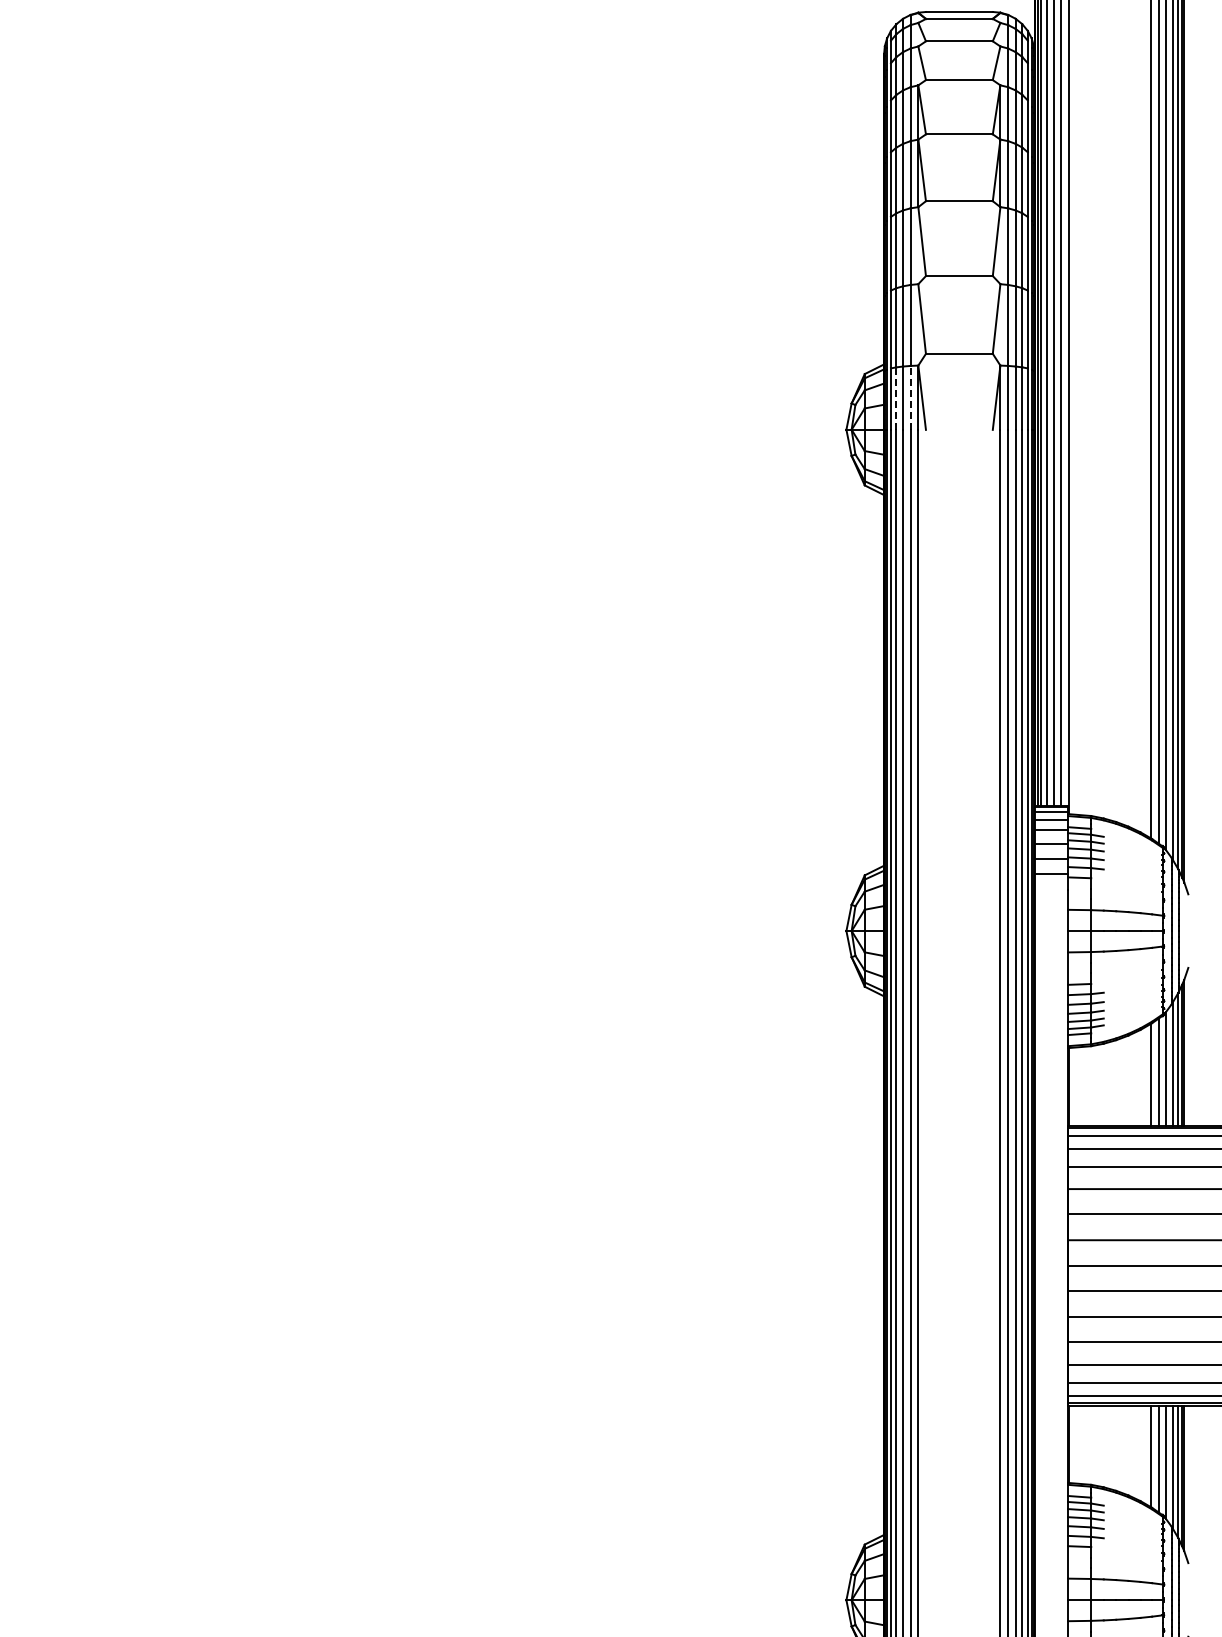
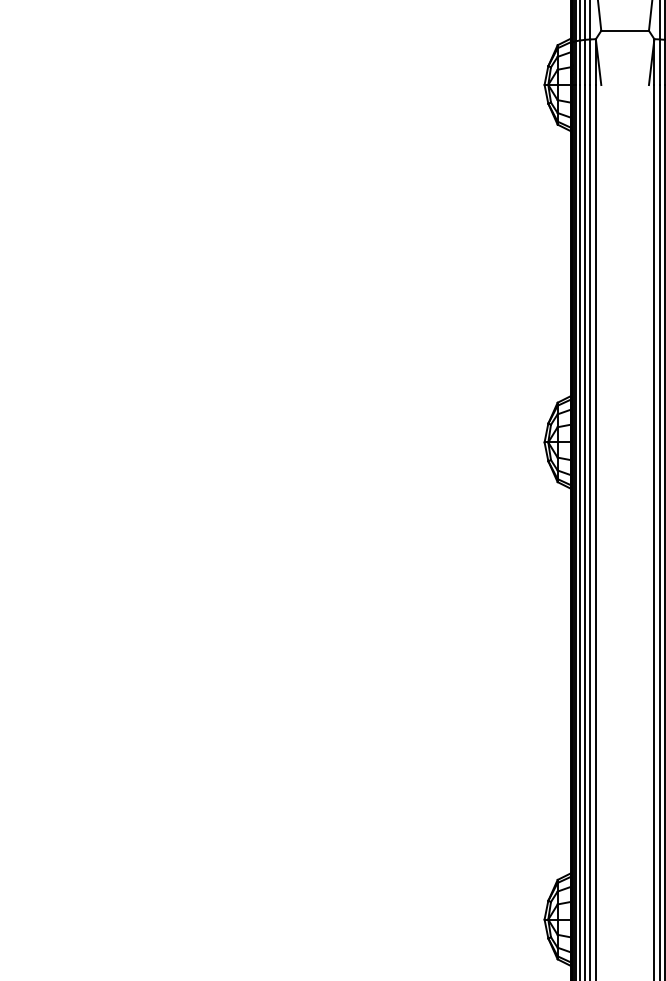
line: (910, 397) -> (590, 61), dashed -> solid
line: (896, 398) -> (580, 62), dashed -> solid

